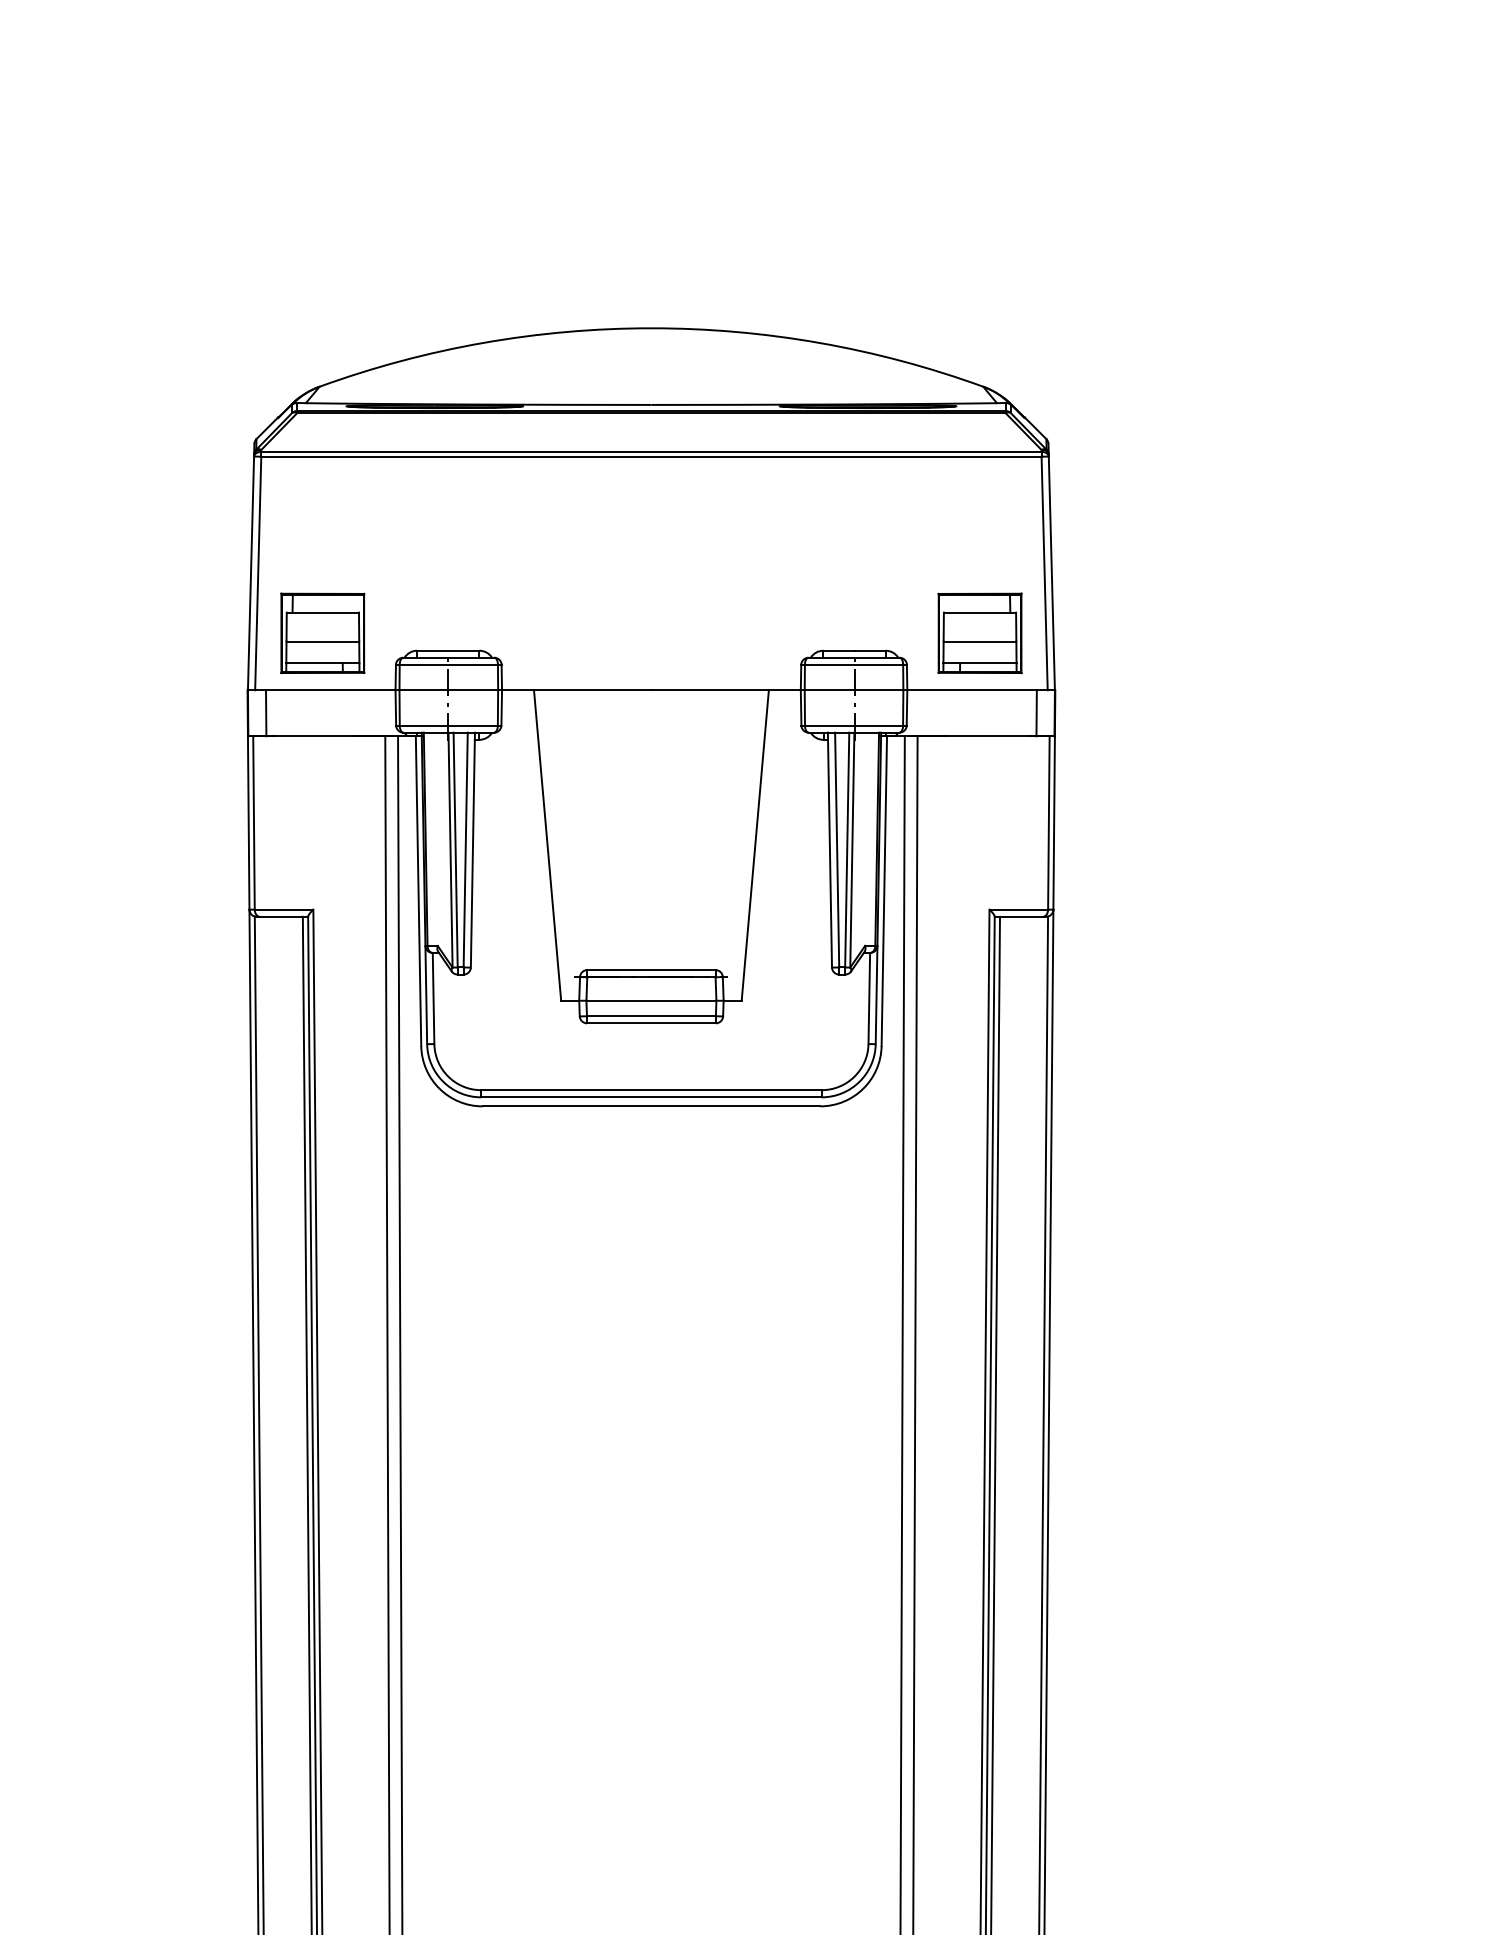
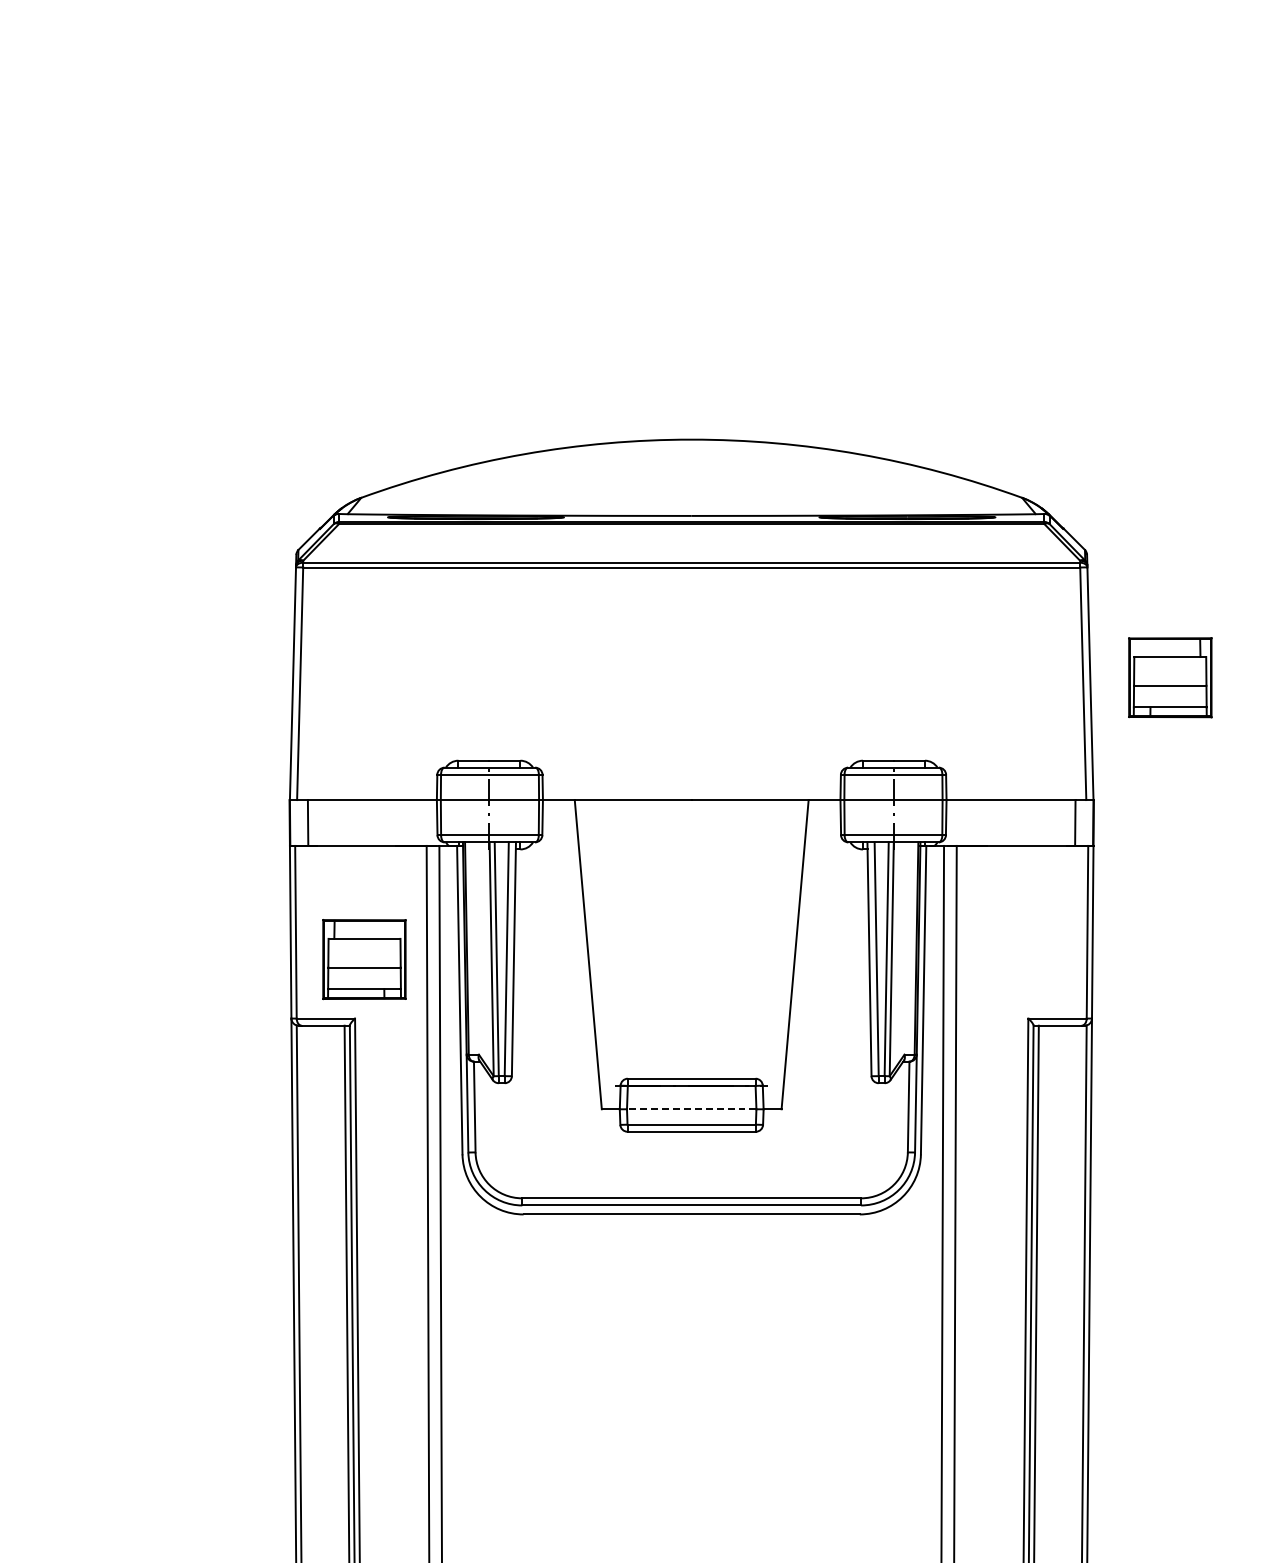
part: (322, 633) -> (364, 959), moved
part: (979, 633) -> (1169, 677), moved
line: (651, 1000) -> (691, 1109), solid -> dashed

